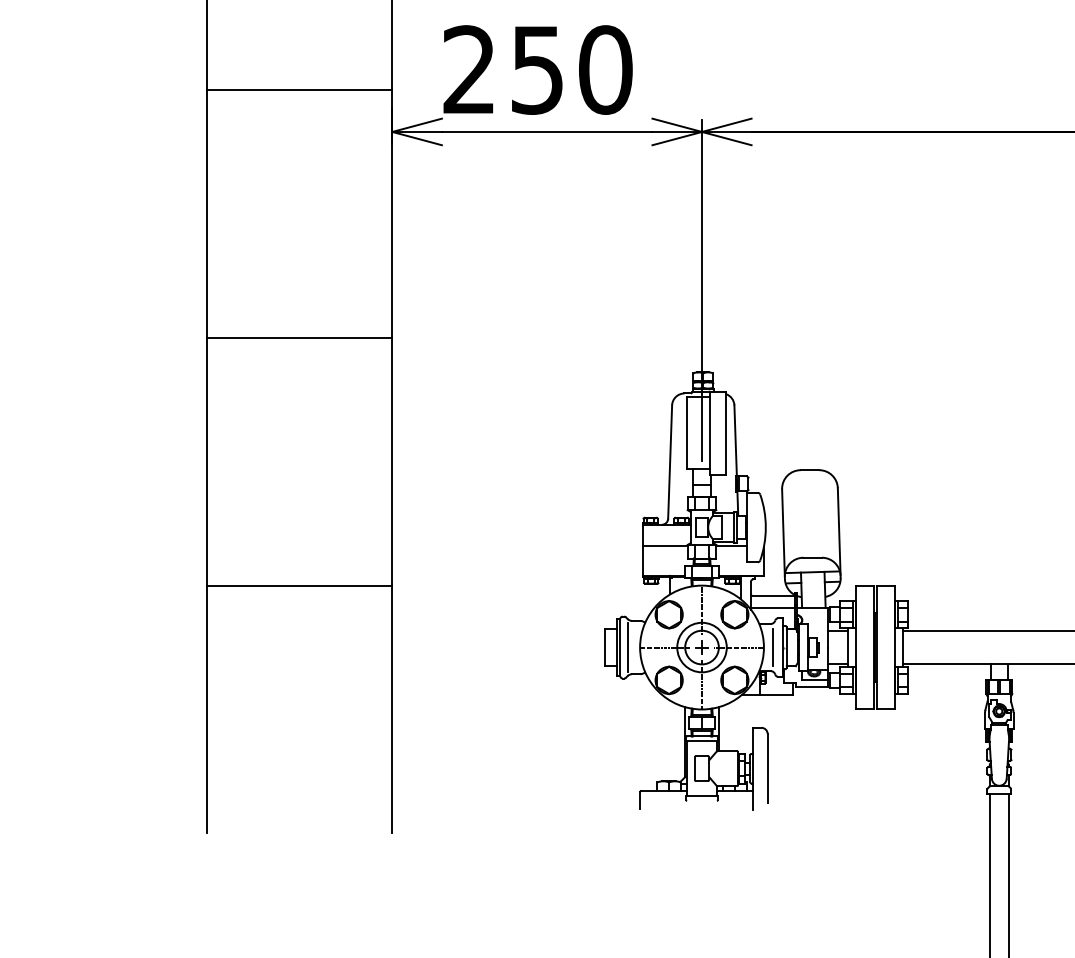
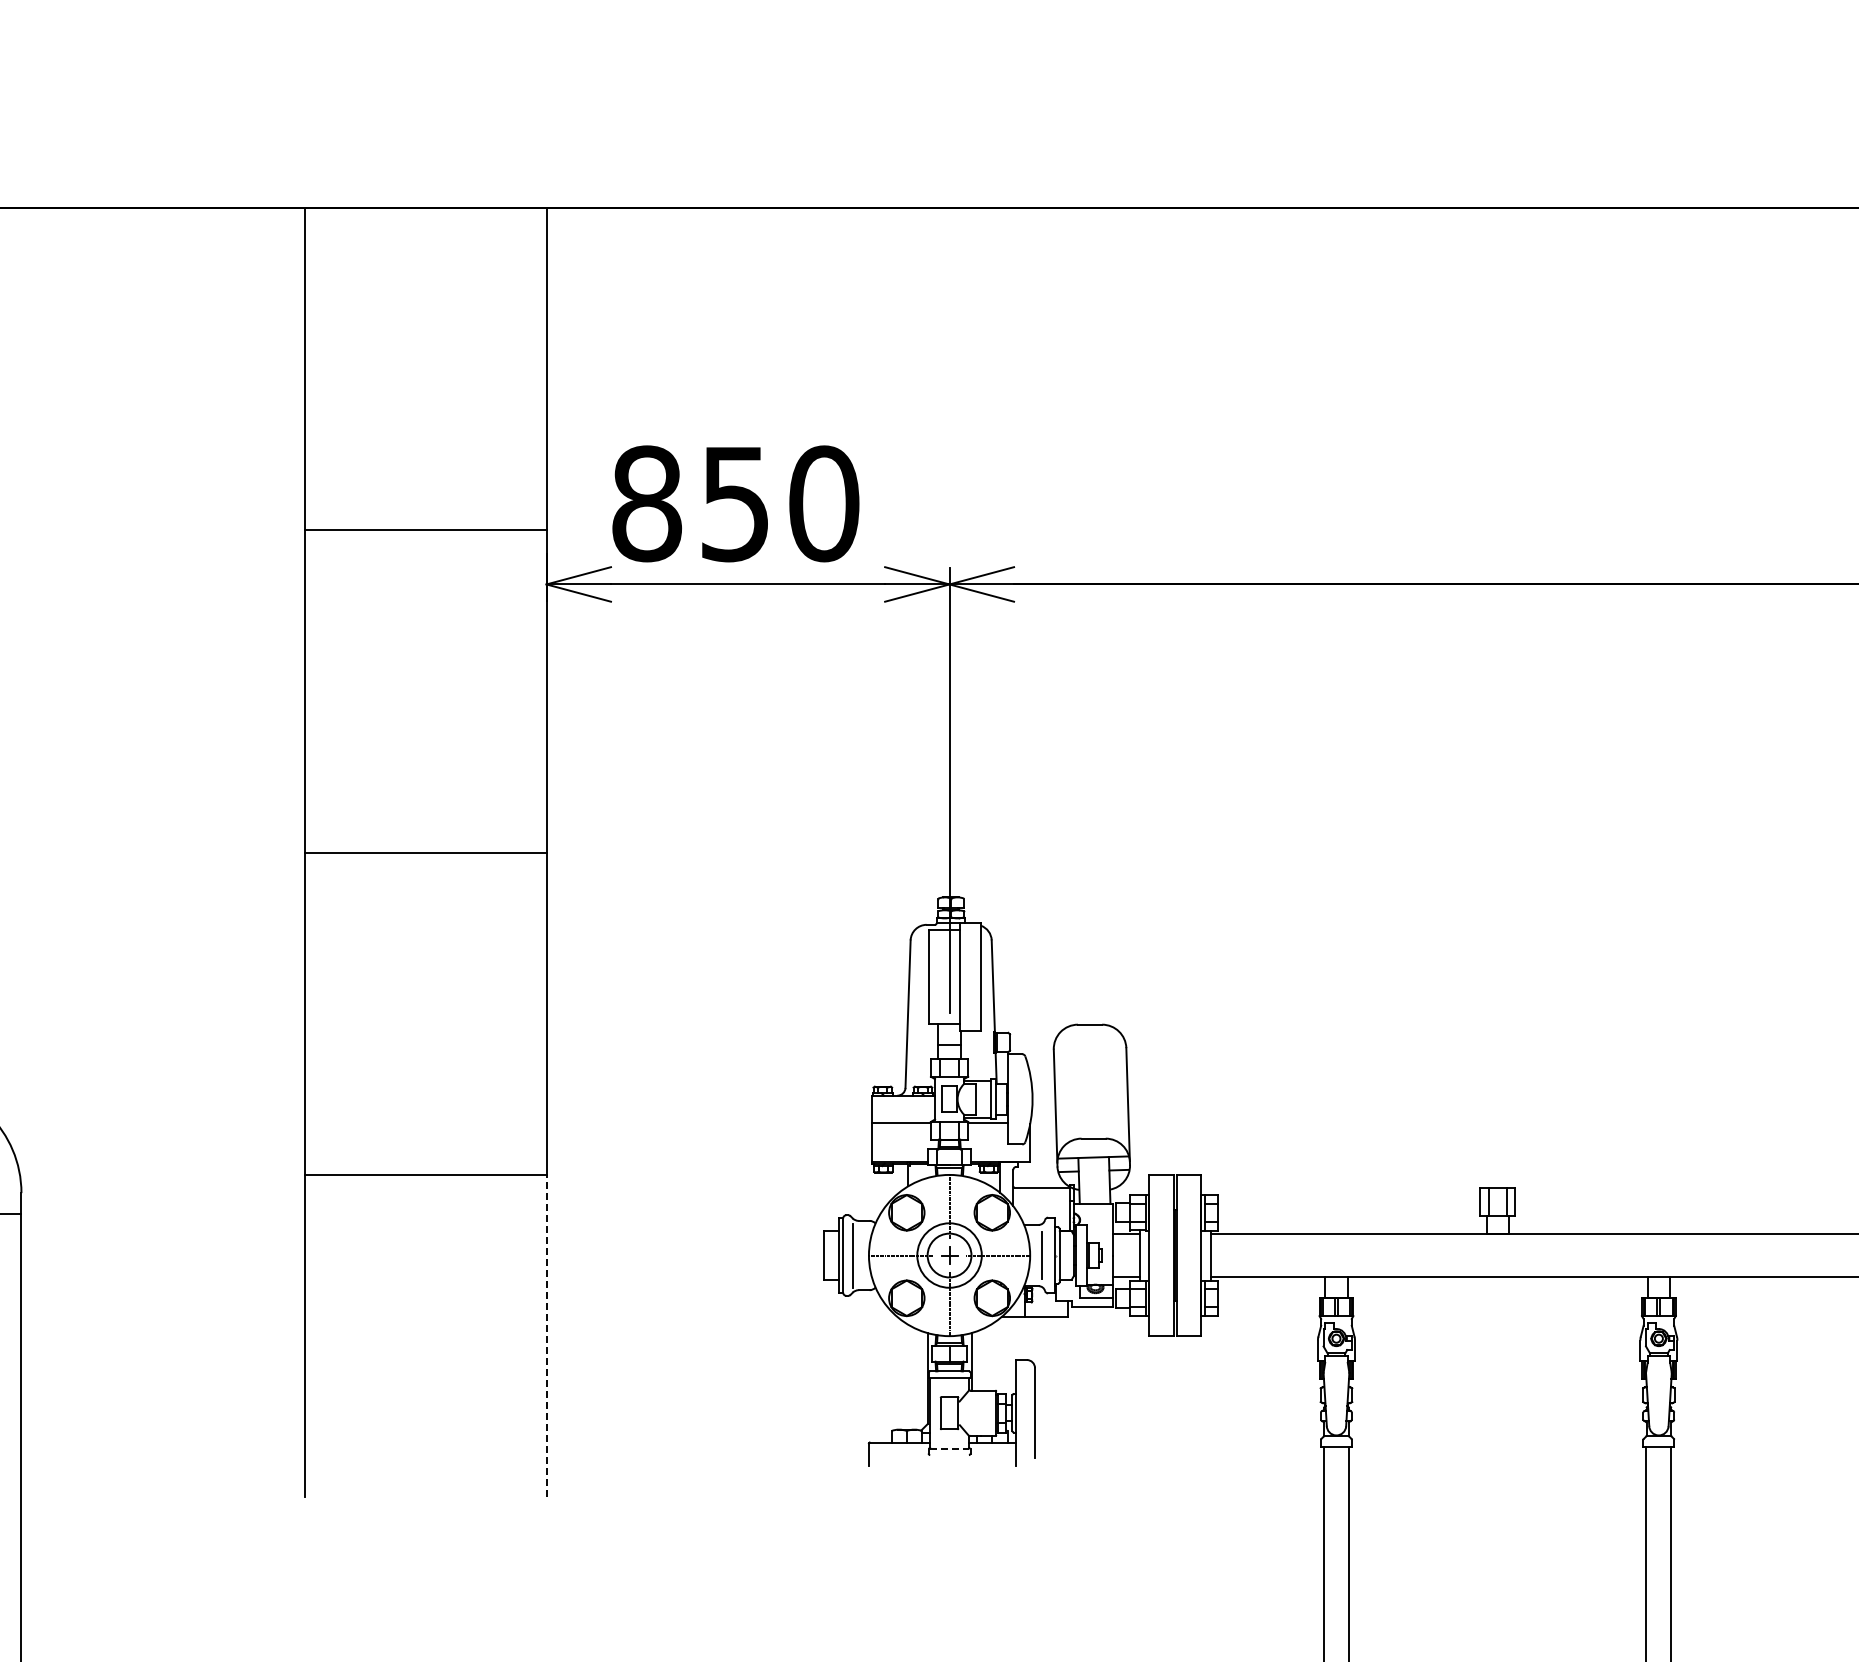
text: (469, 69) -> (646, 503), 250 -> 850
line: (772, 607) -> (1041, 1203), removed
line: (392, 708) -> (546, 1335), solid -> dashed
line: (702, 795) -> (950, 1448), solid -> dashed

